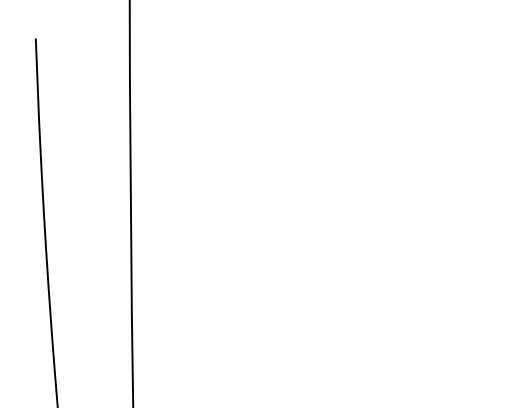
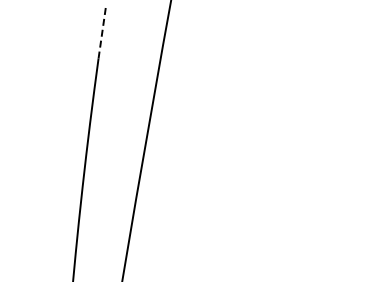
line: (37, 77) -> (102, 31), solid -> dashed

